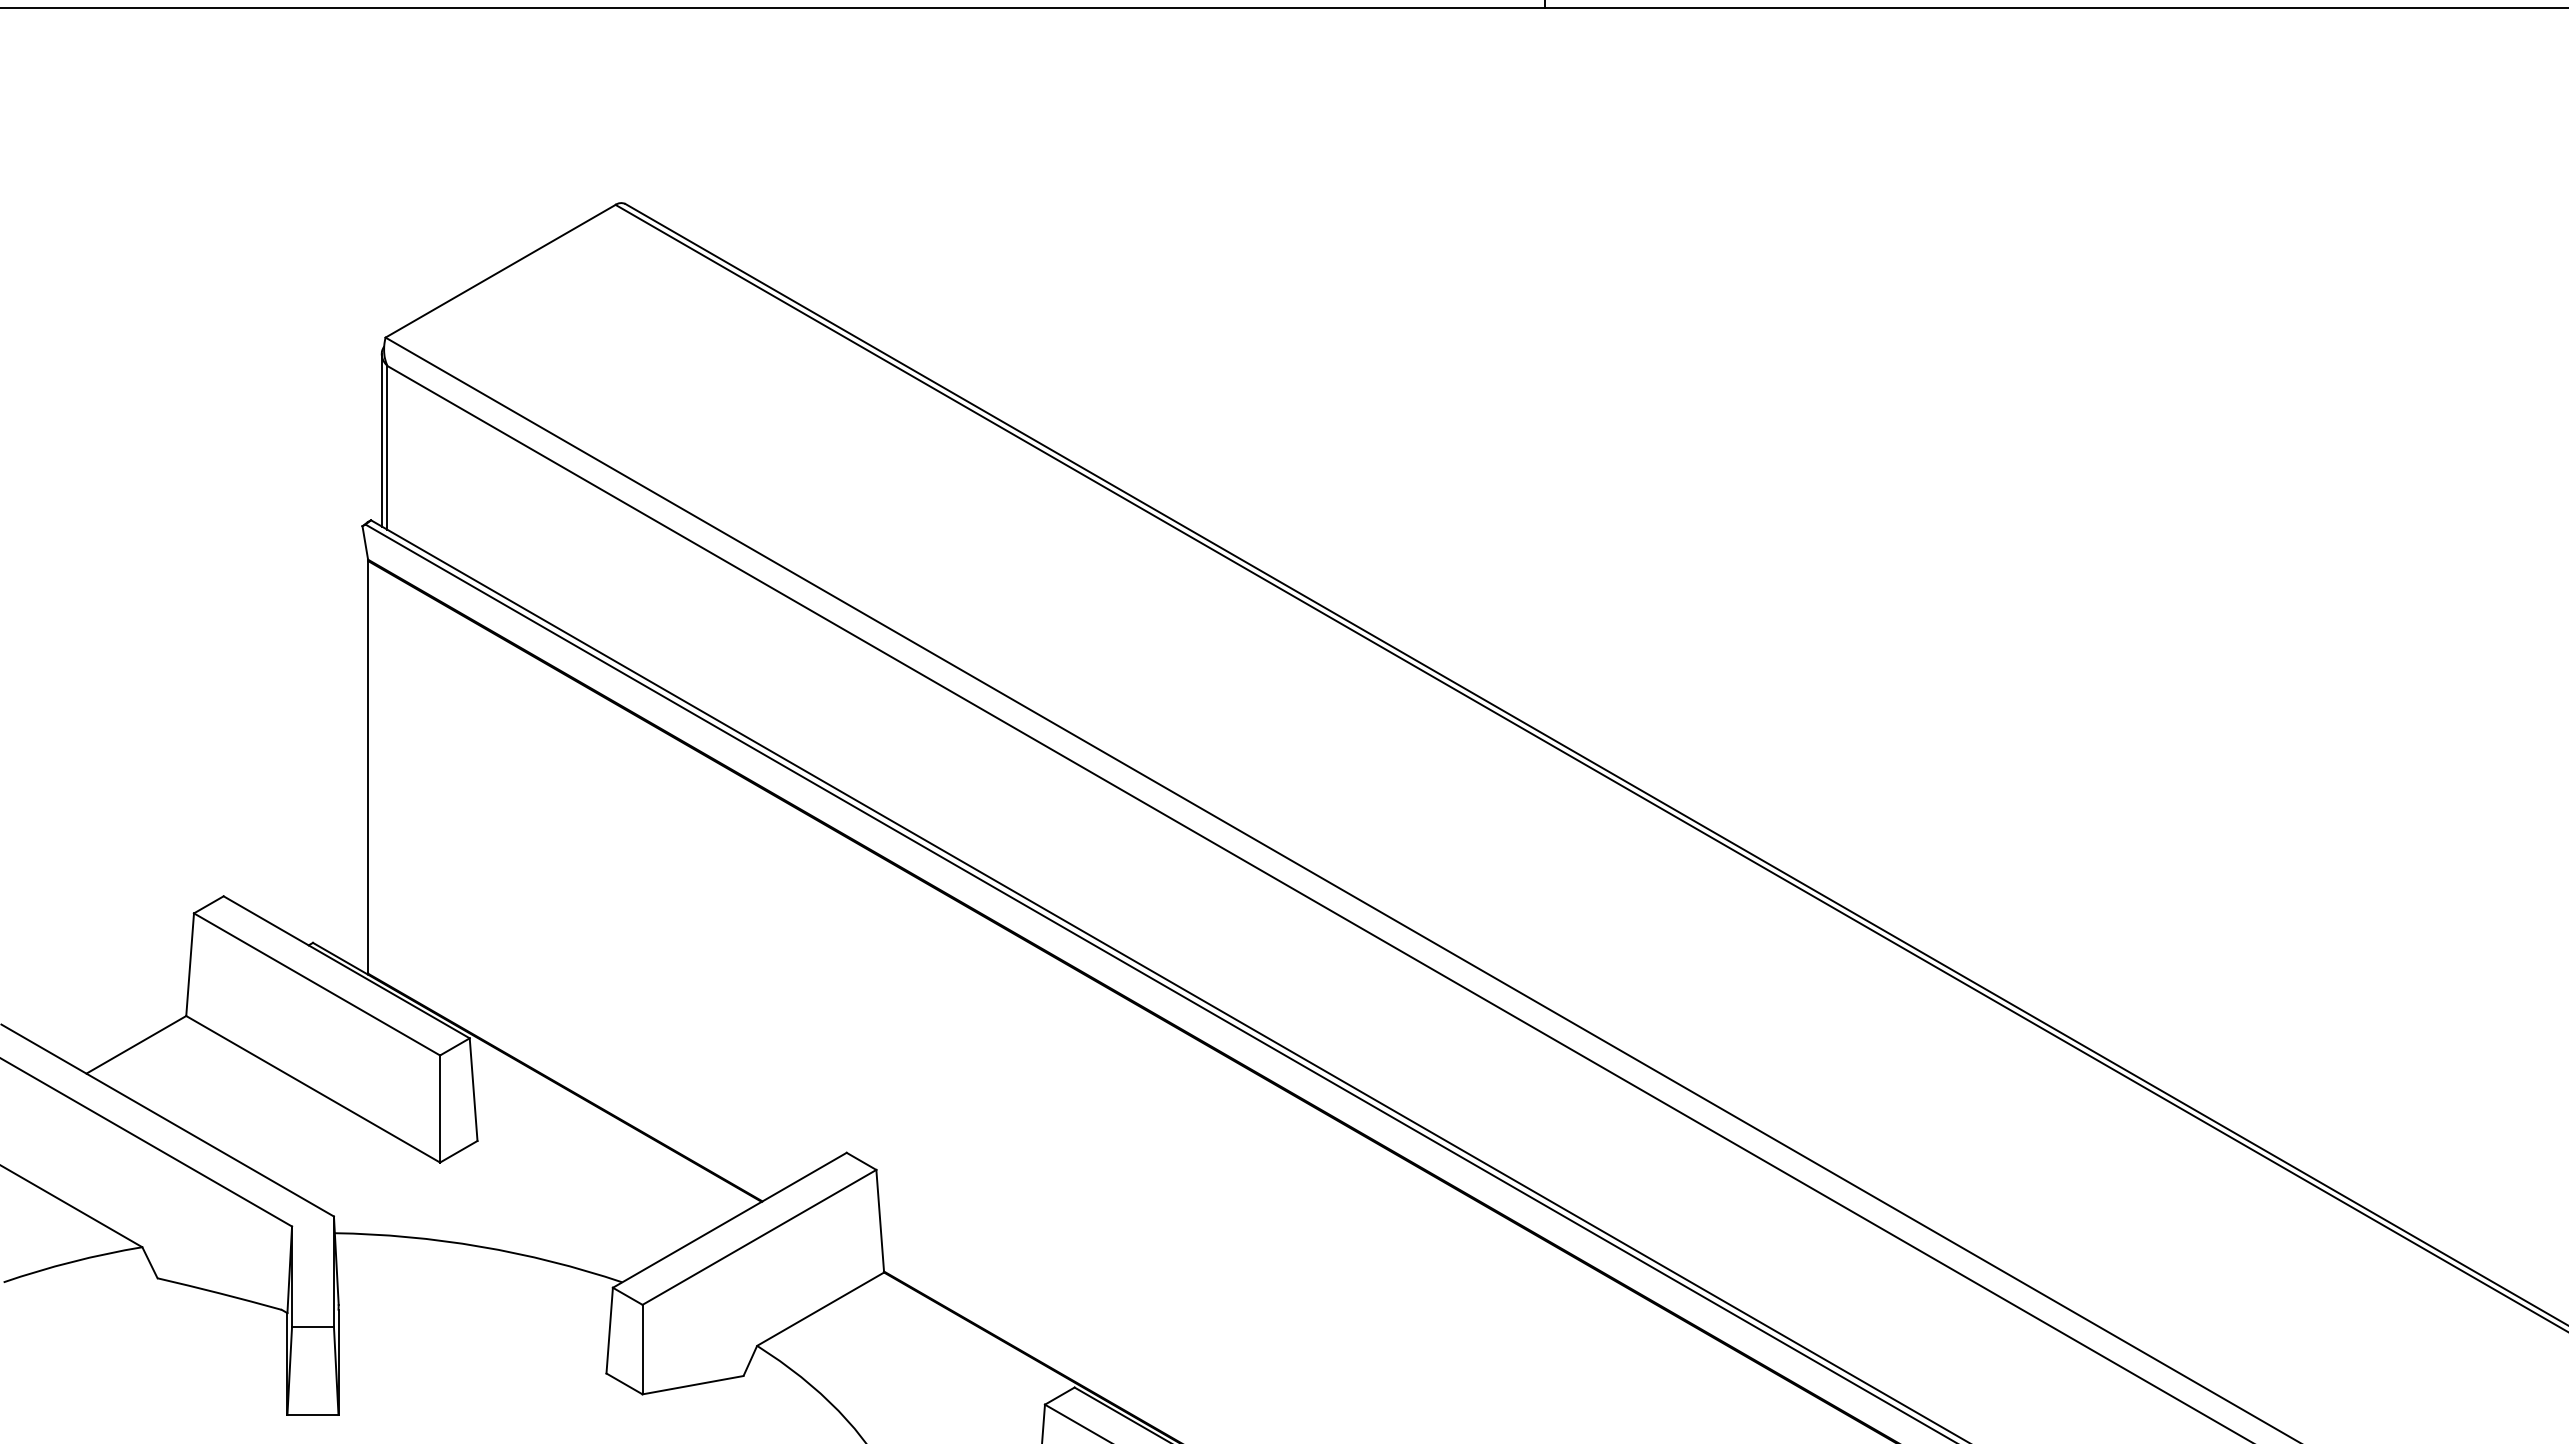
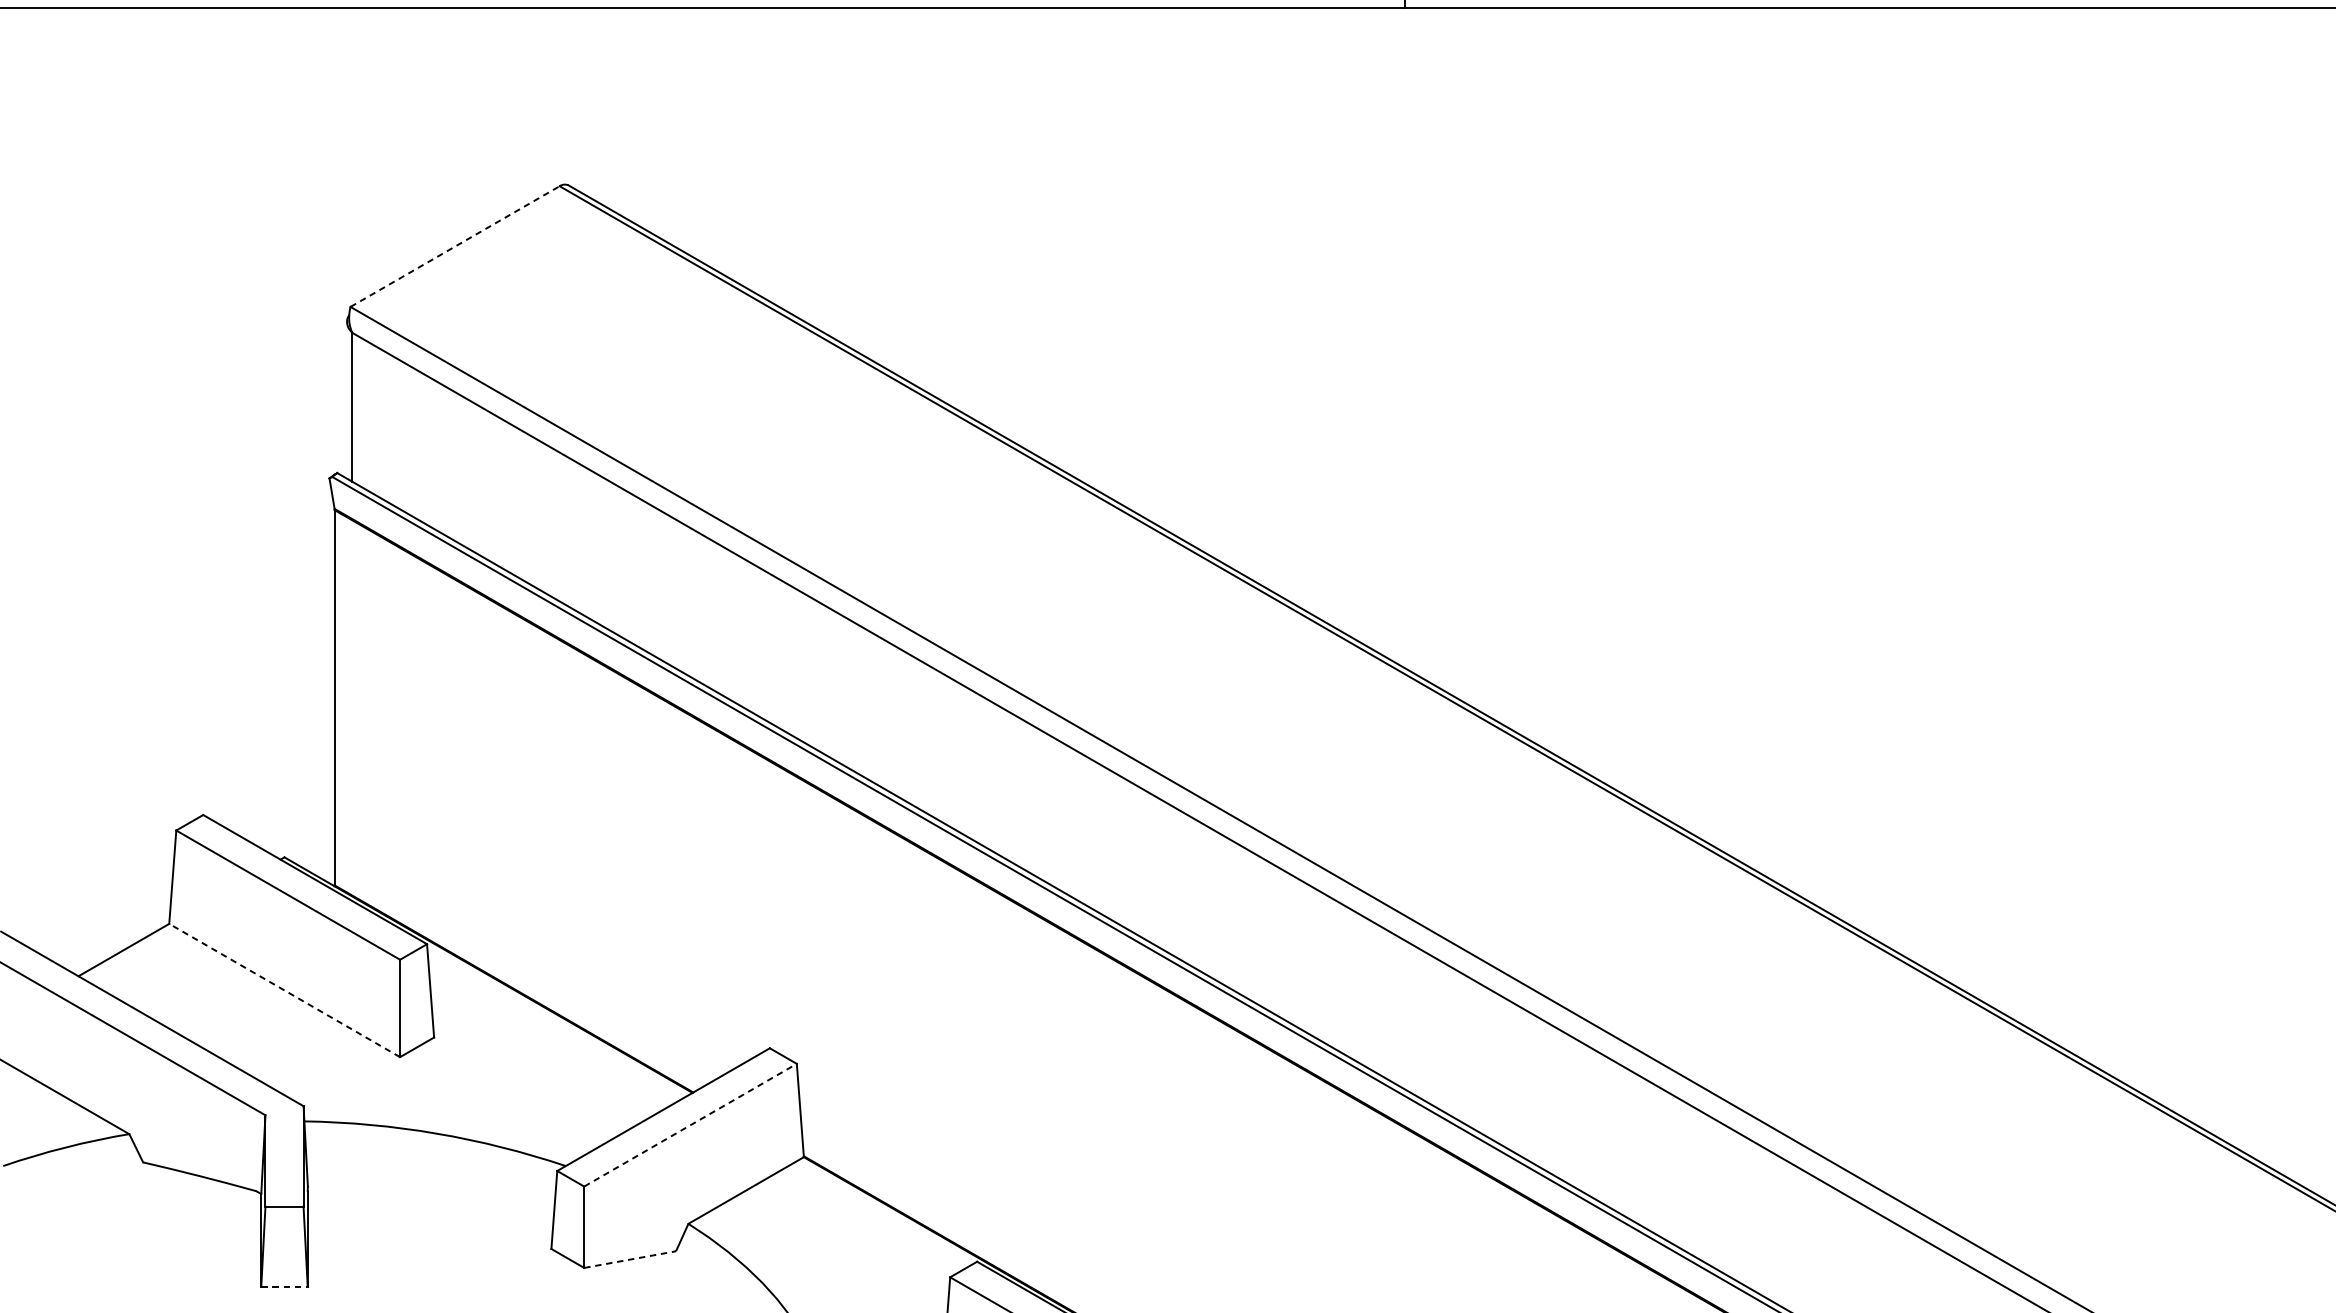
line: (500, 271) -> (455, 246), solid -> dashed
line: (381, 440) -> (346, 400), removed
line: (313, 1089) -> (284, 990), solid -> dashed
line: (759, 1237) -> (690, 1125), solid -> dashed
line: (693, 1385) -> (630, 1259), solid -> dashed
line: (312, 1415) -> (284, 1287), solid -> dashed

